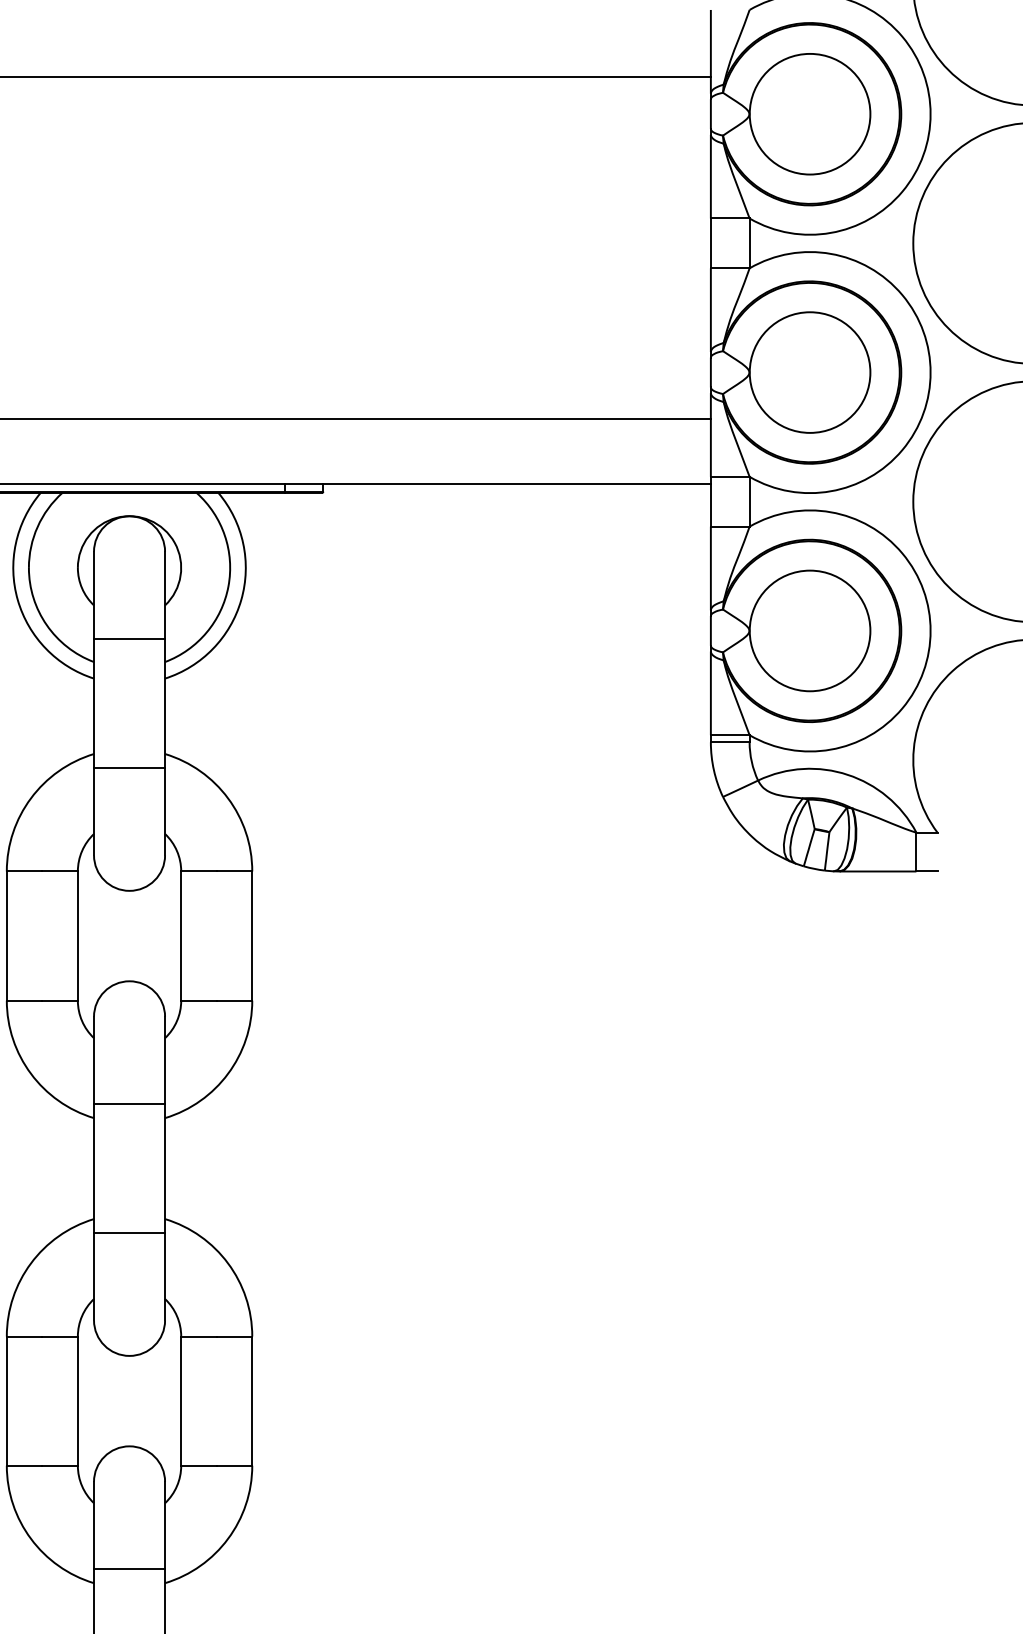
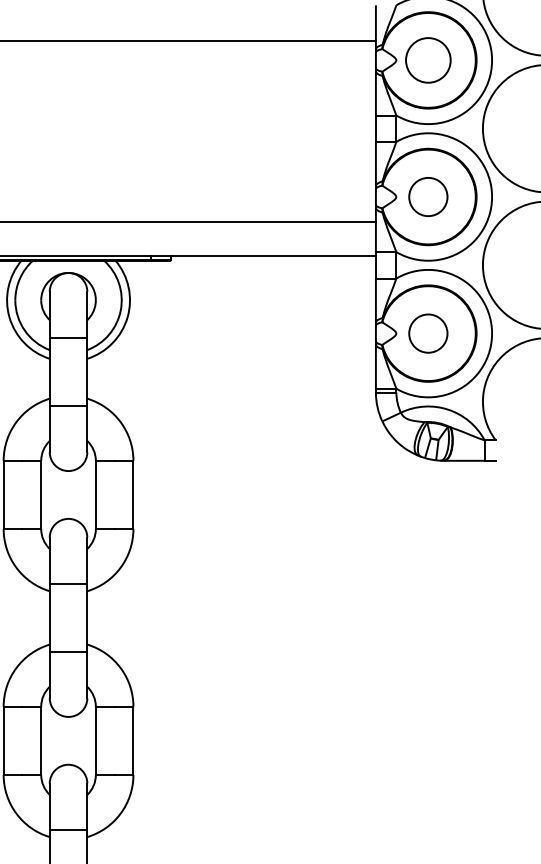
circle: (810, 114) -> (428, 60), size x0.7
circle: (810, 371) -> (428, 196), size x0.6
circle: (810, 630) -> (428, 333), size x0.6

